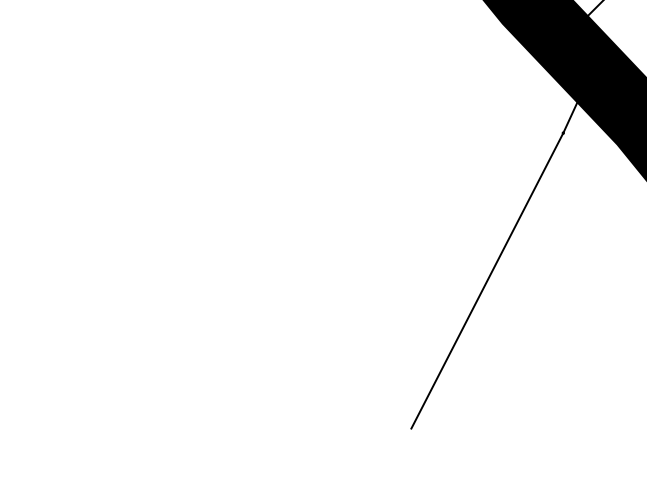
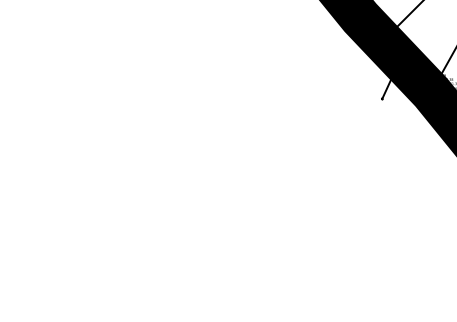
line: (487, 279) -> (335, 189), removed

